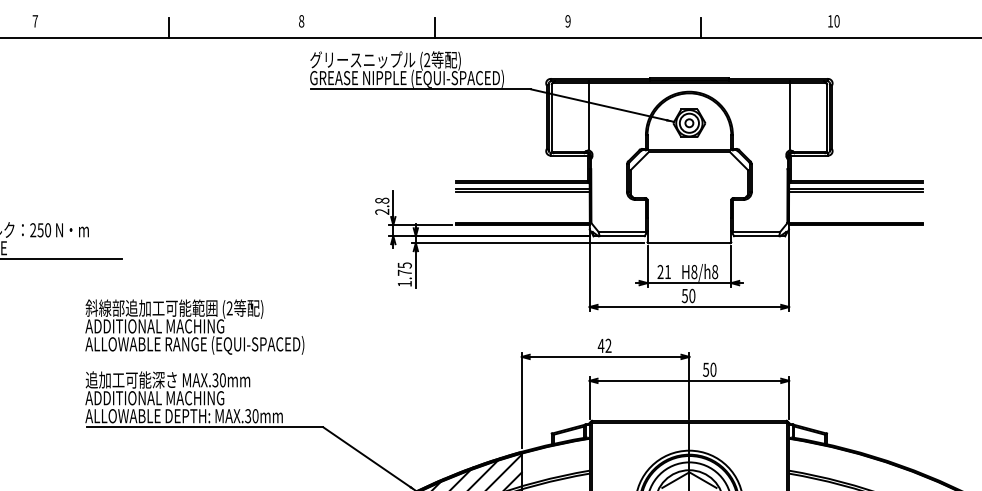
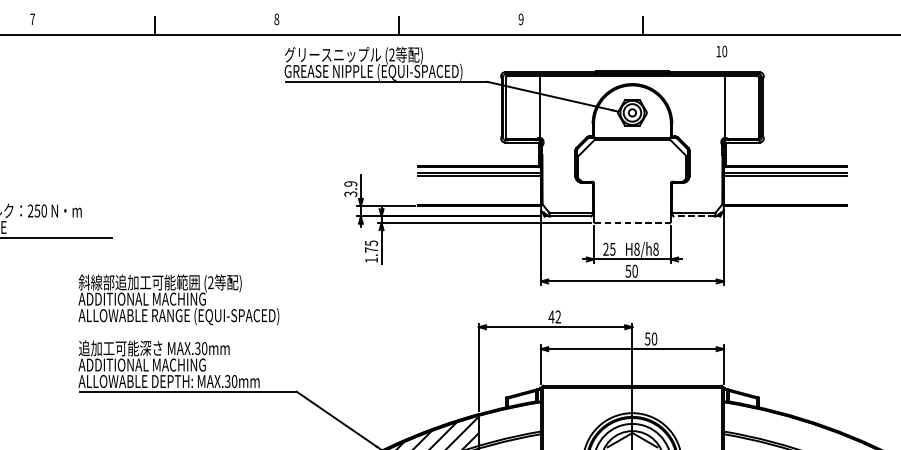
text: (833, 21) -> (721, 51), moved
text: (382, 205) -> (350, 188), 2.8 -> 3.9
line: (756, 236) -> (693, 216), solid -> dashed
line: (689, 243) -> (632, 223), solid -> dashed
text: (667, 272) -> (612, 249), 21 -> 25

